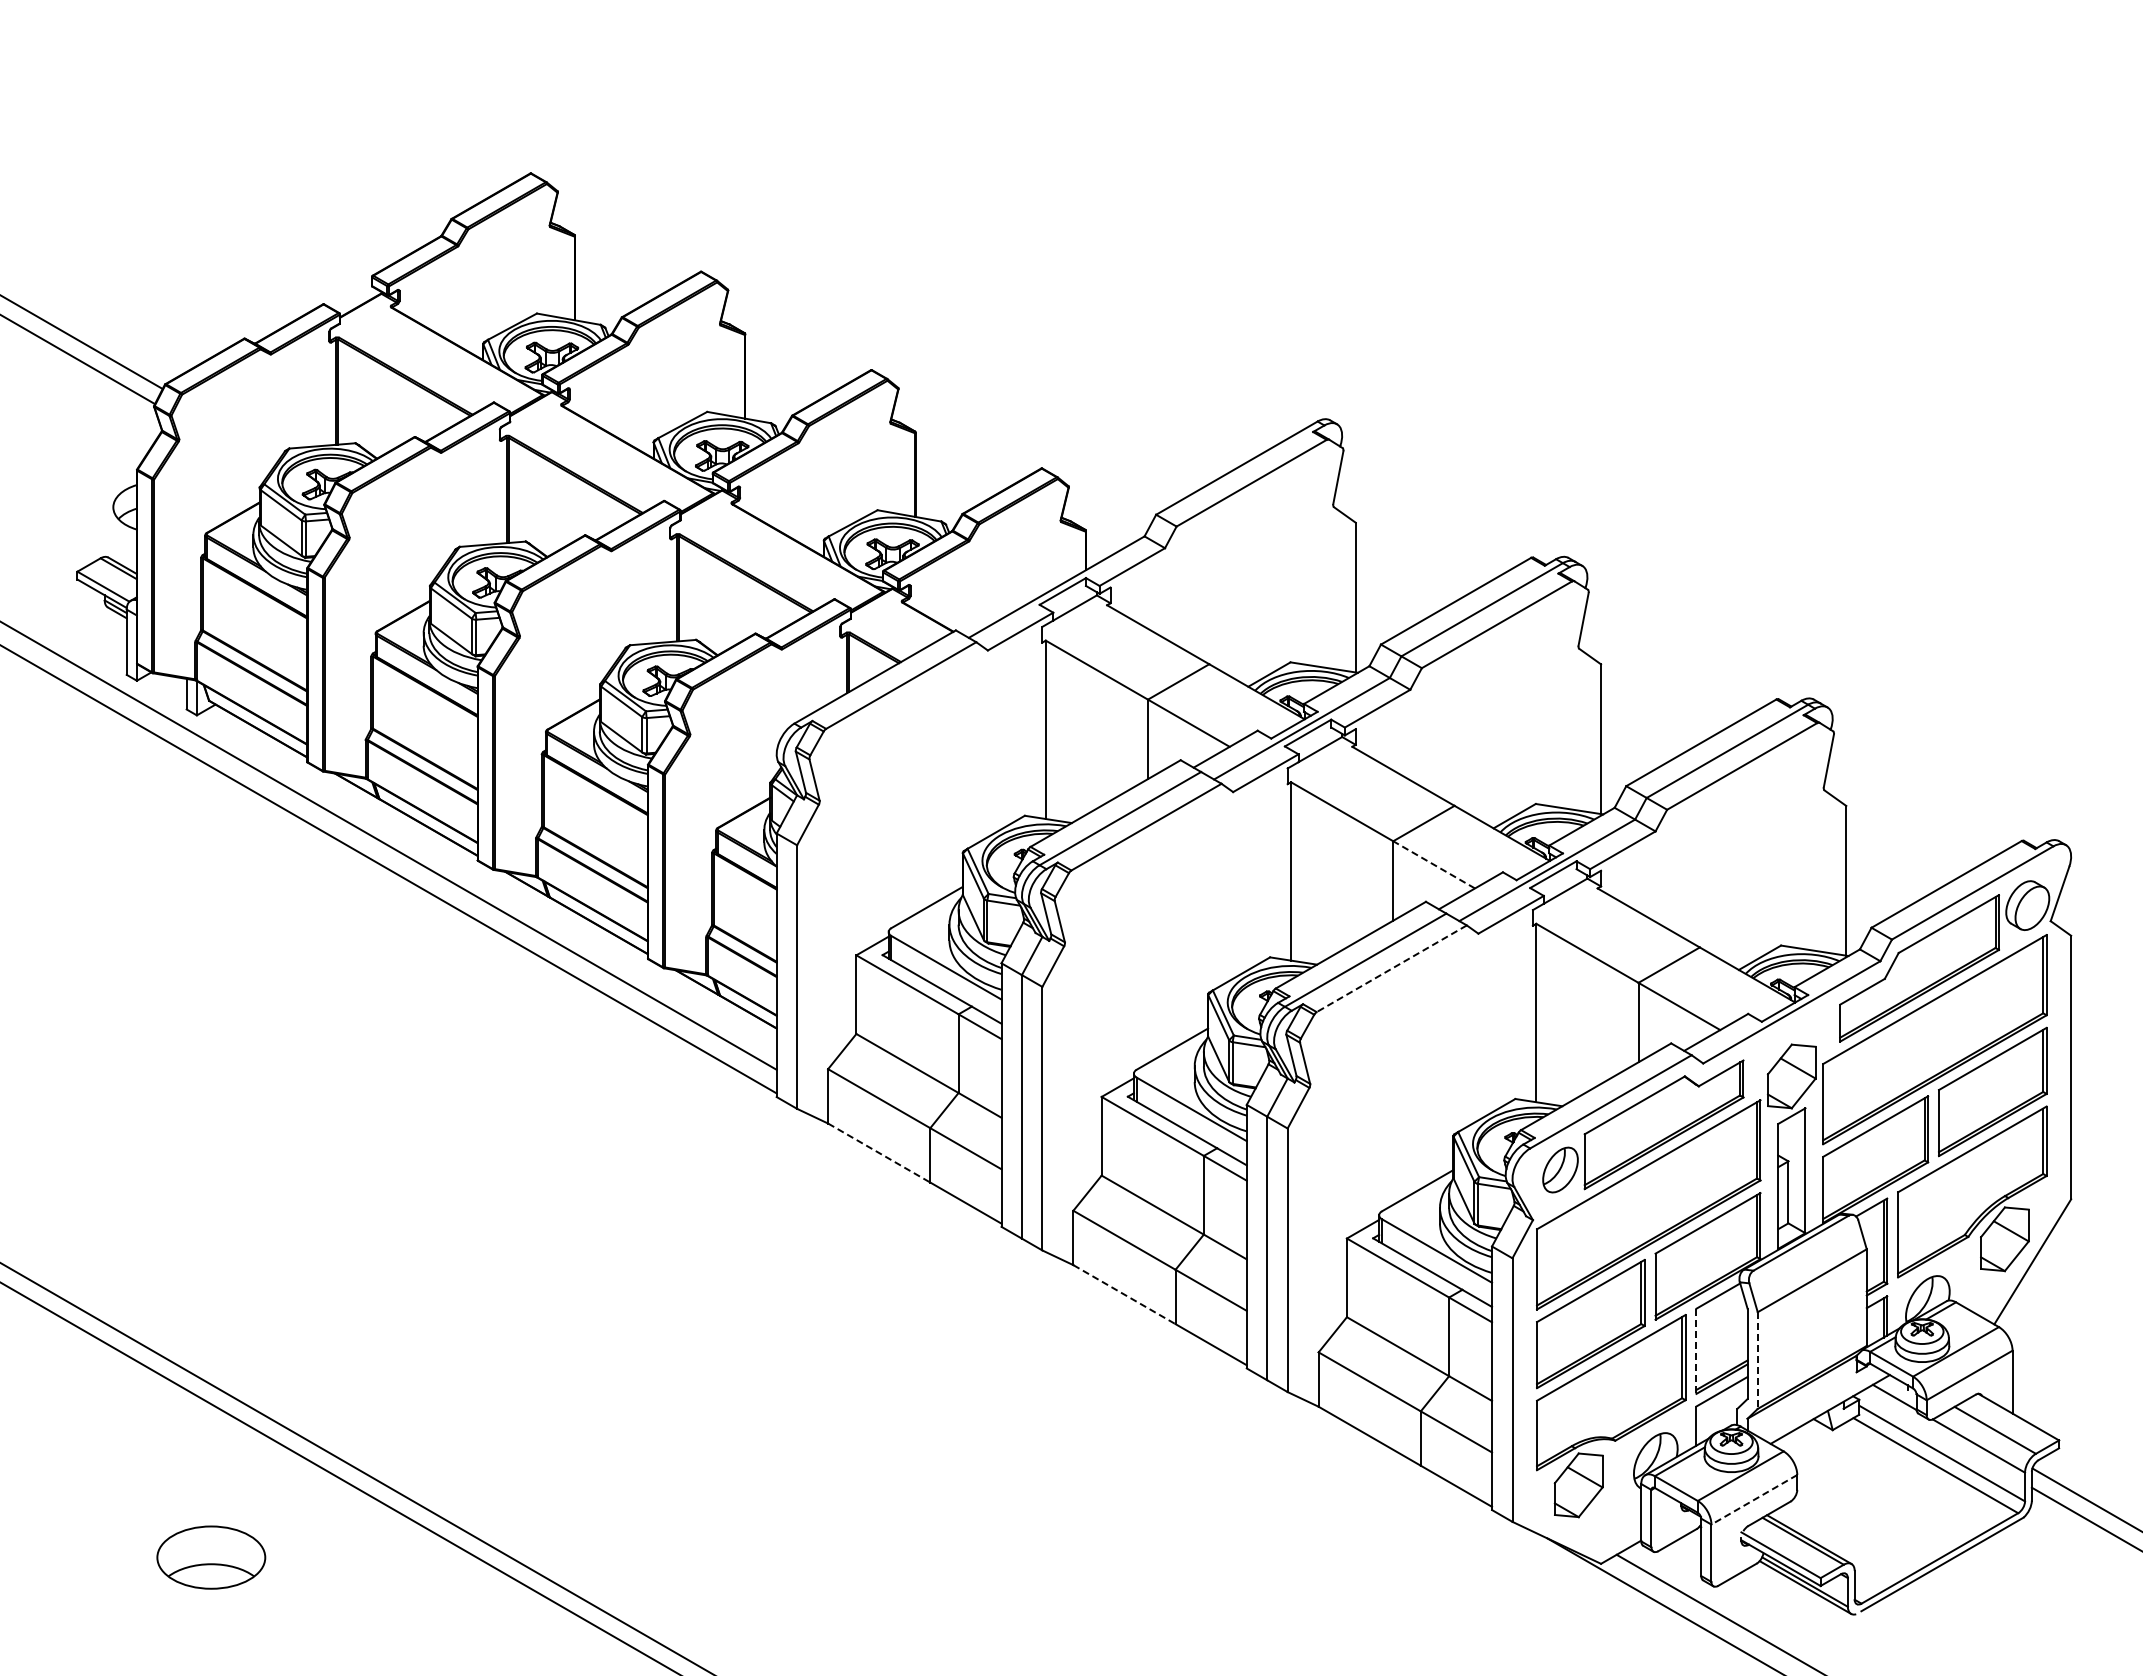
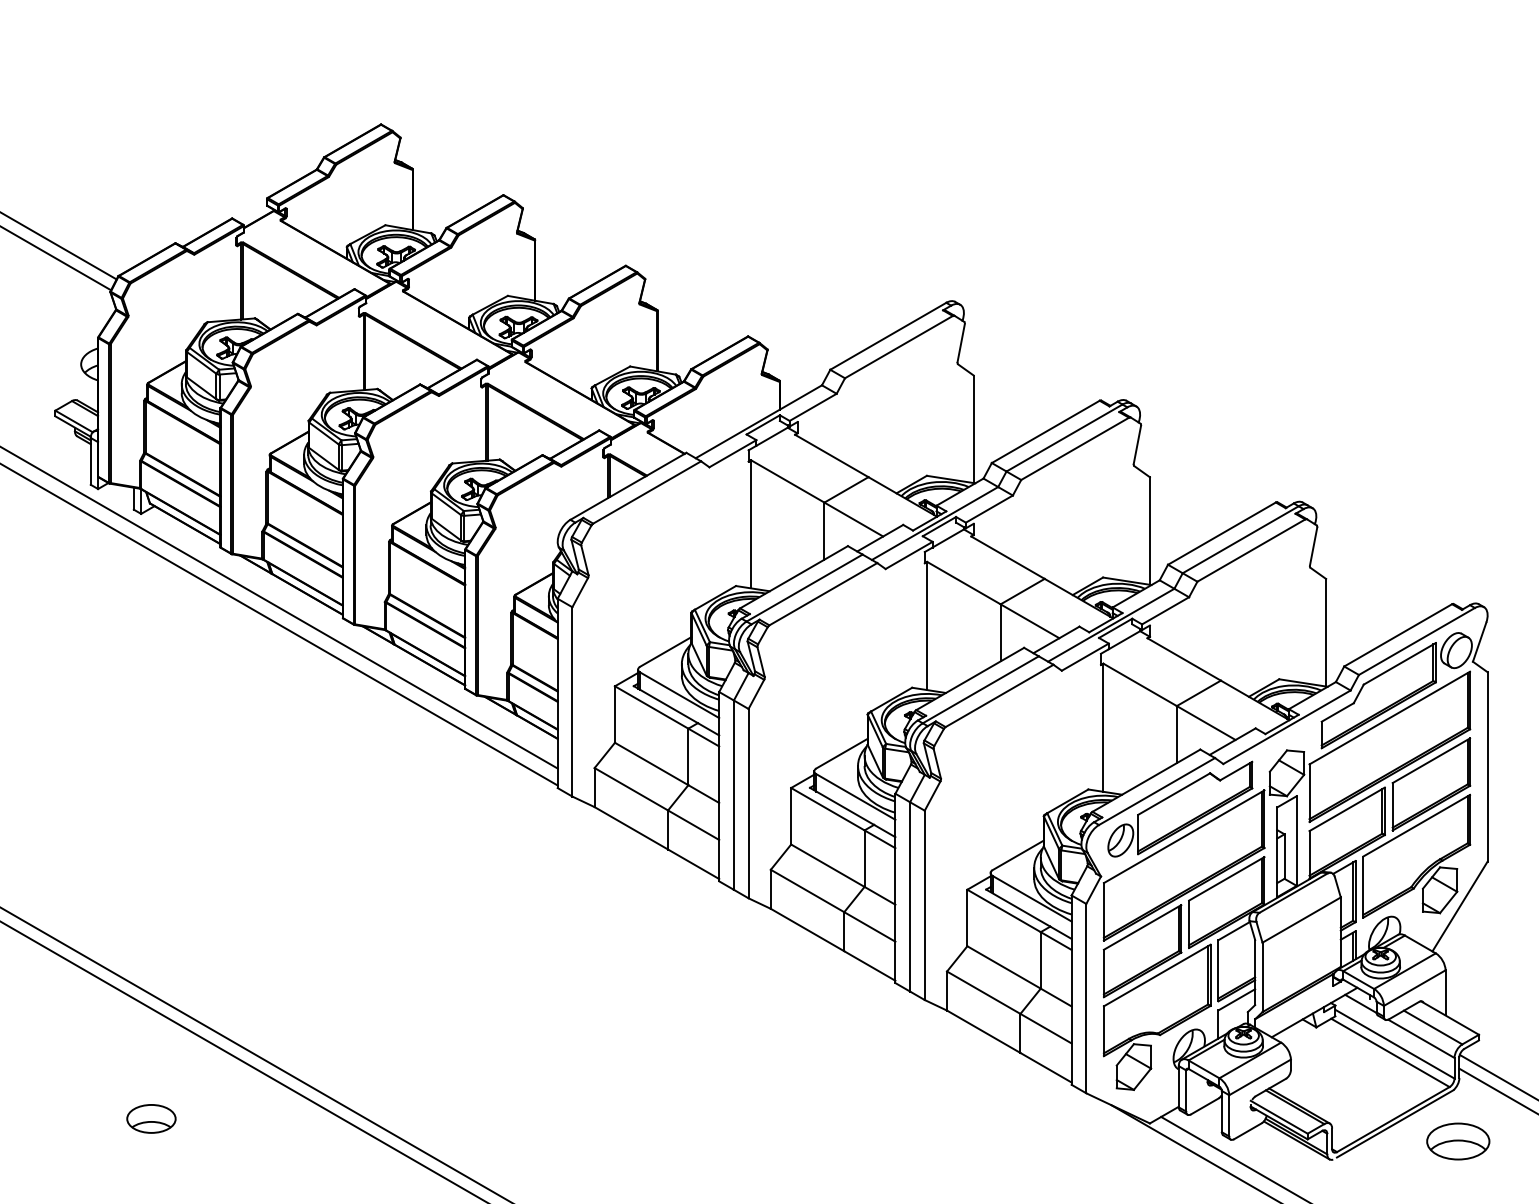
line: (1433, 864) -> (1029, 621), dashed -> solid
line: (1391, 968) -> (999, 695), dashed -> solid
line: (879, 1153) -> (631, 828), dashed -> solid
line: (1124, 1294) -> (807, 929), dashed -> solid
line: (1696, 1351) -> (1218, 970), dashed -> solid
line: (1757, 1361) -> (1262, 978), dashed -> solid
line: (1754, 1499) -> (1260, 1077), dashed -> solid
part: (210, 1557) -> (150, 1118), size x0.62
part: (2030, 1588) -> (1458, 1141), added

